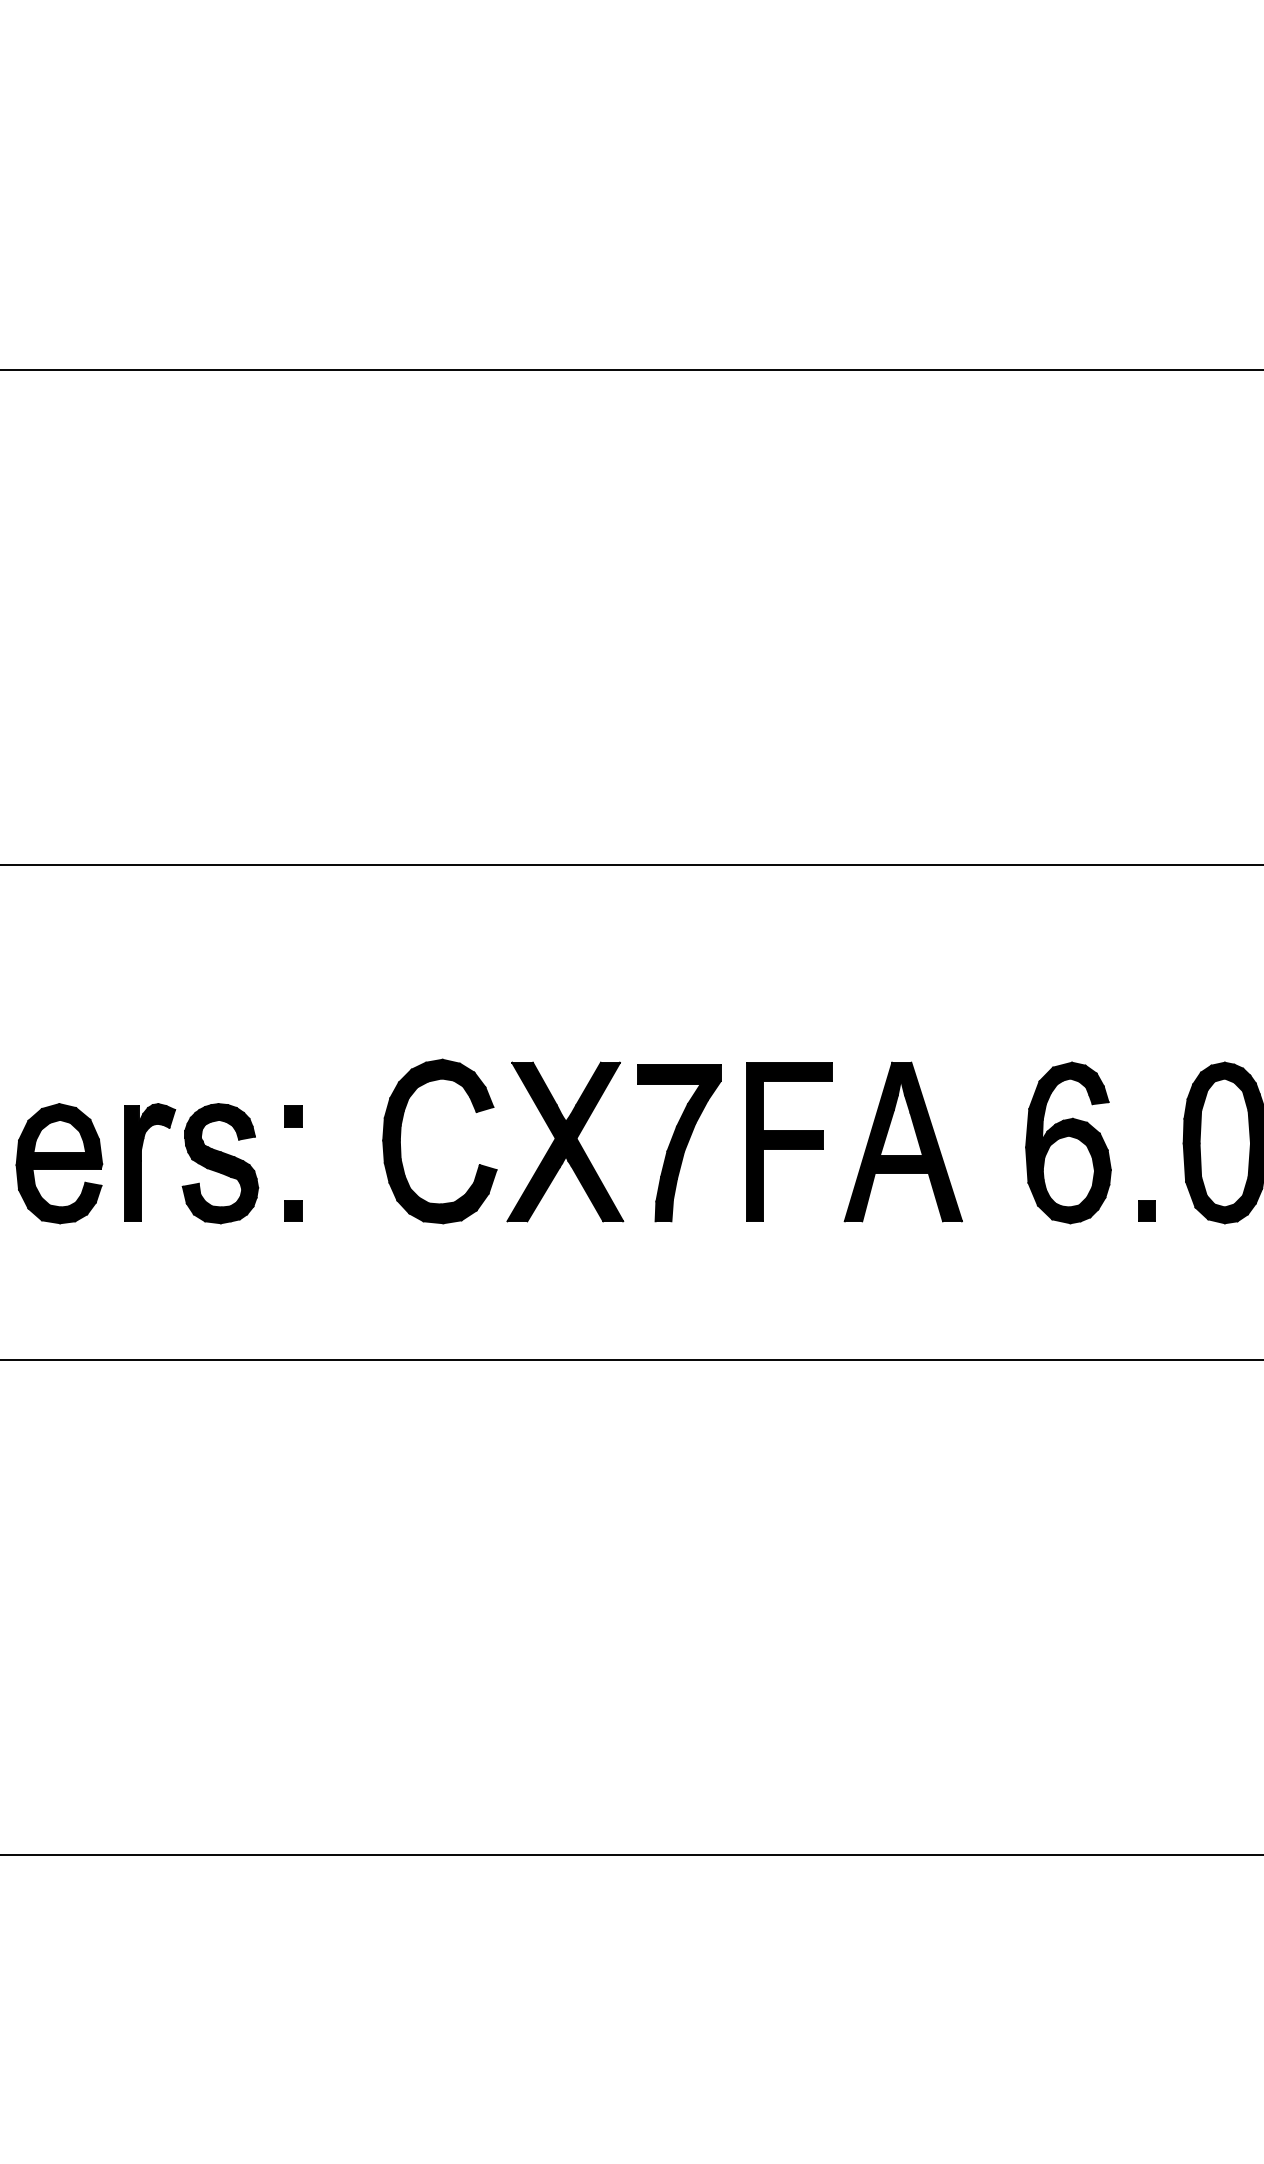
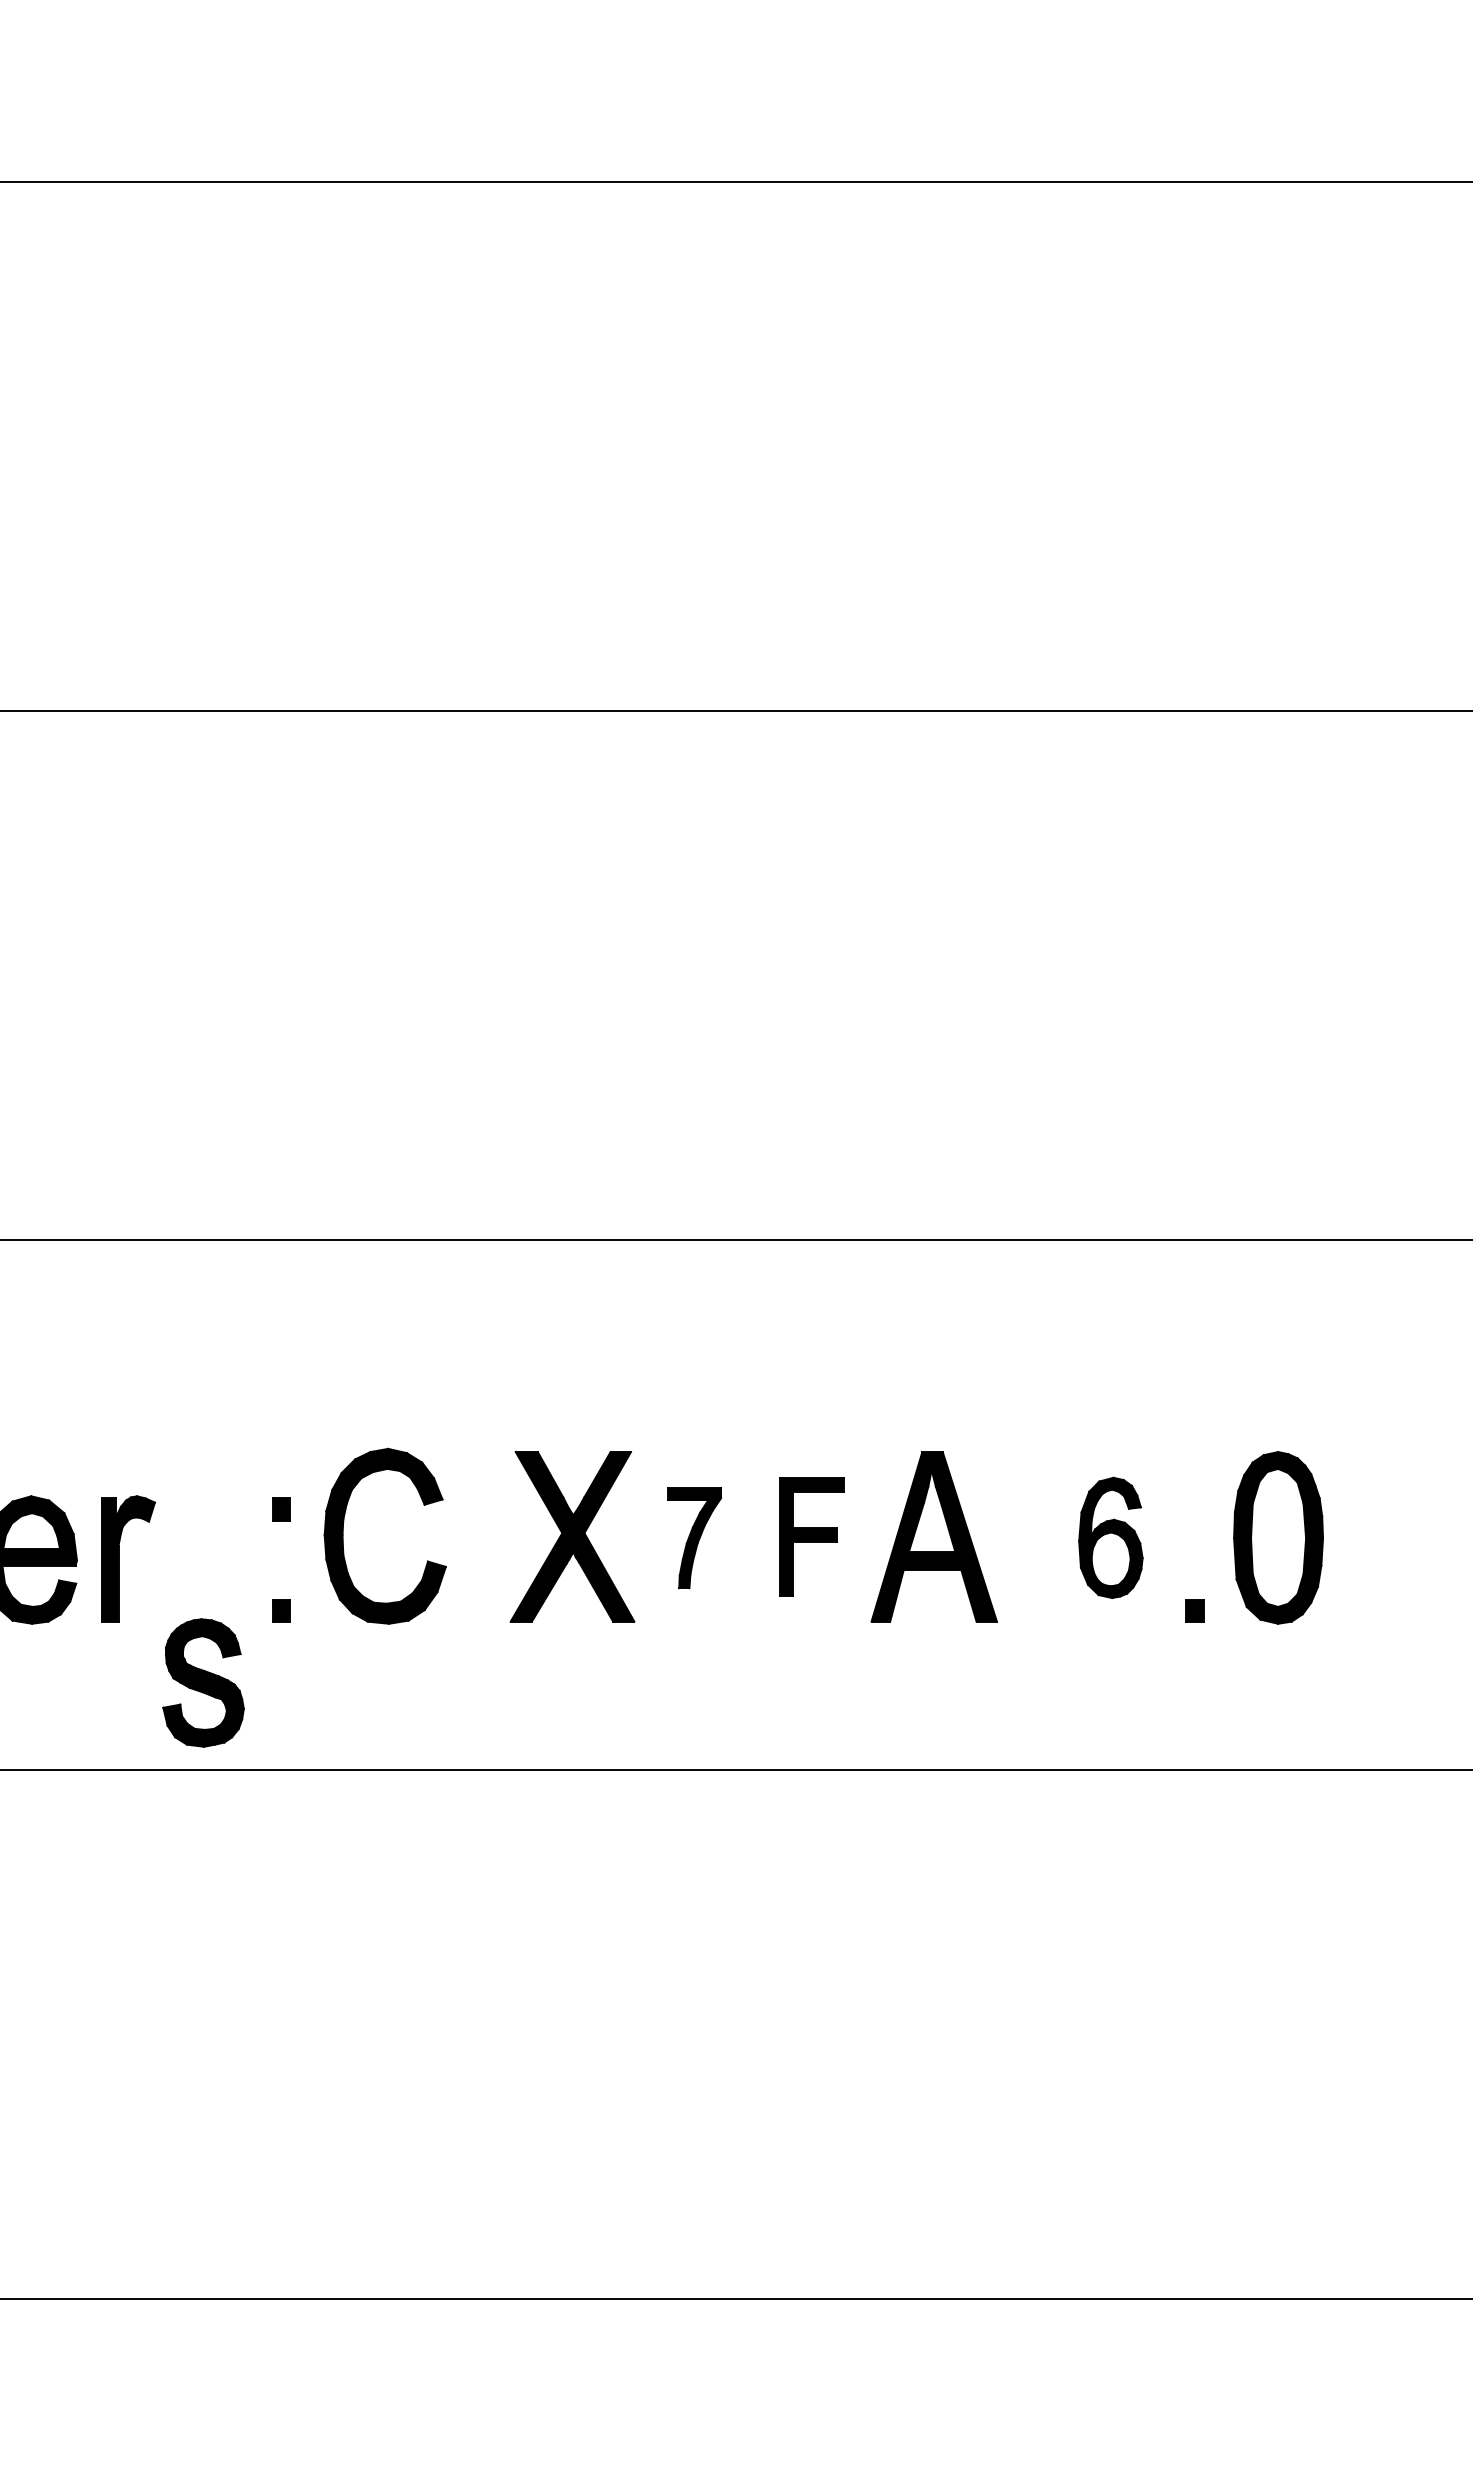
part: (400, 1140) -> (343, 1535), moved
part: (789, 1141) -> (812, 1536), size x0.7
part: (679, 1142) -> (694, 1537), size x0.6
part: (1068, 1142) -> (1110, 1537), size x0.7
part: (220, 1163) -> (203, 1682), moved

